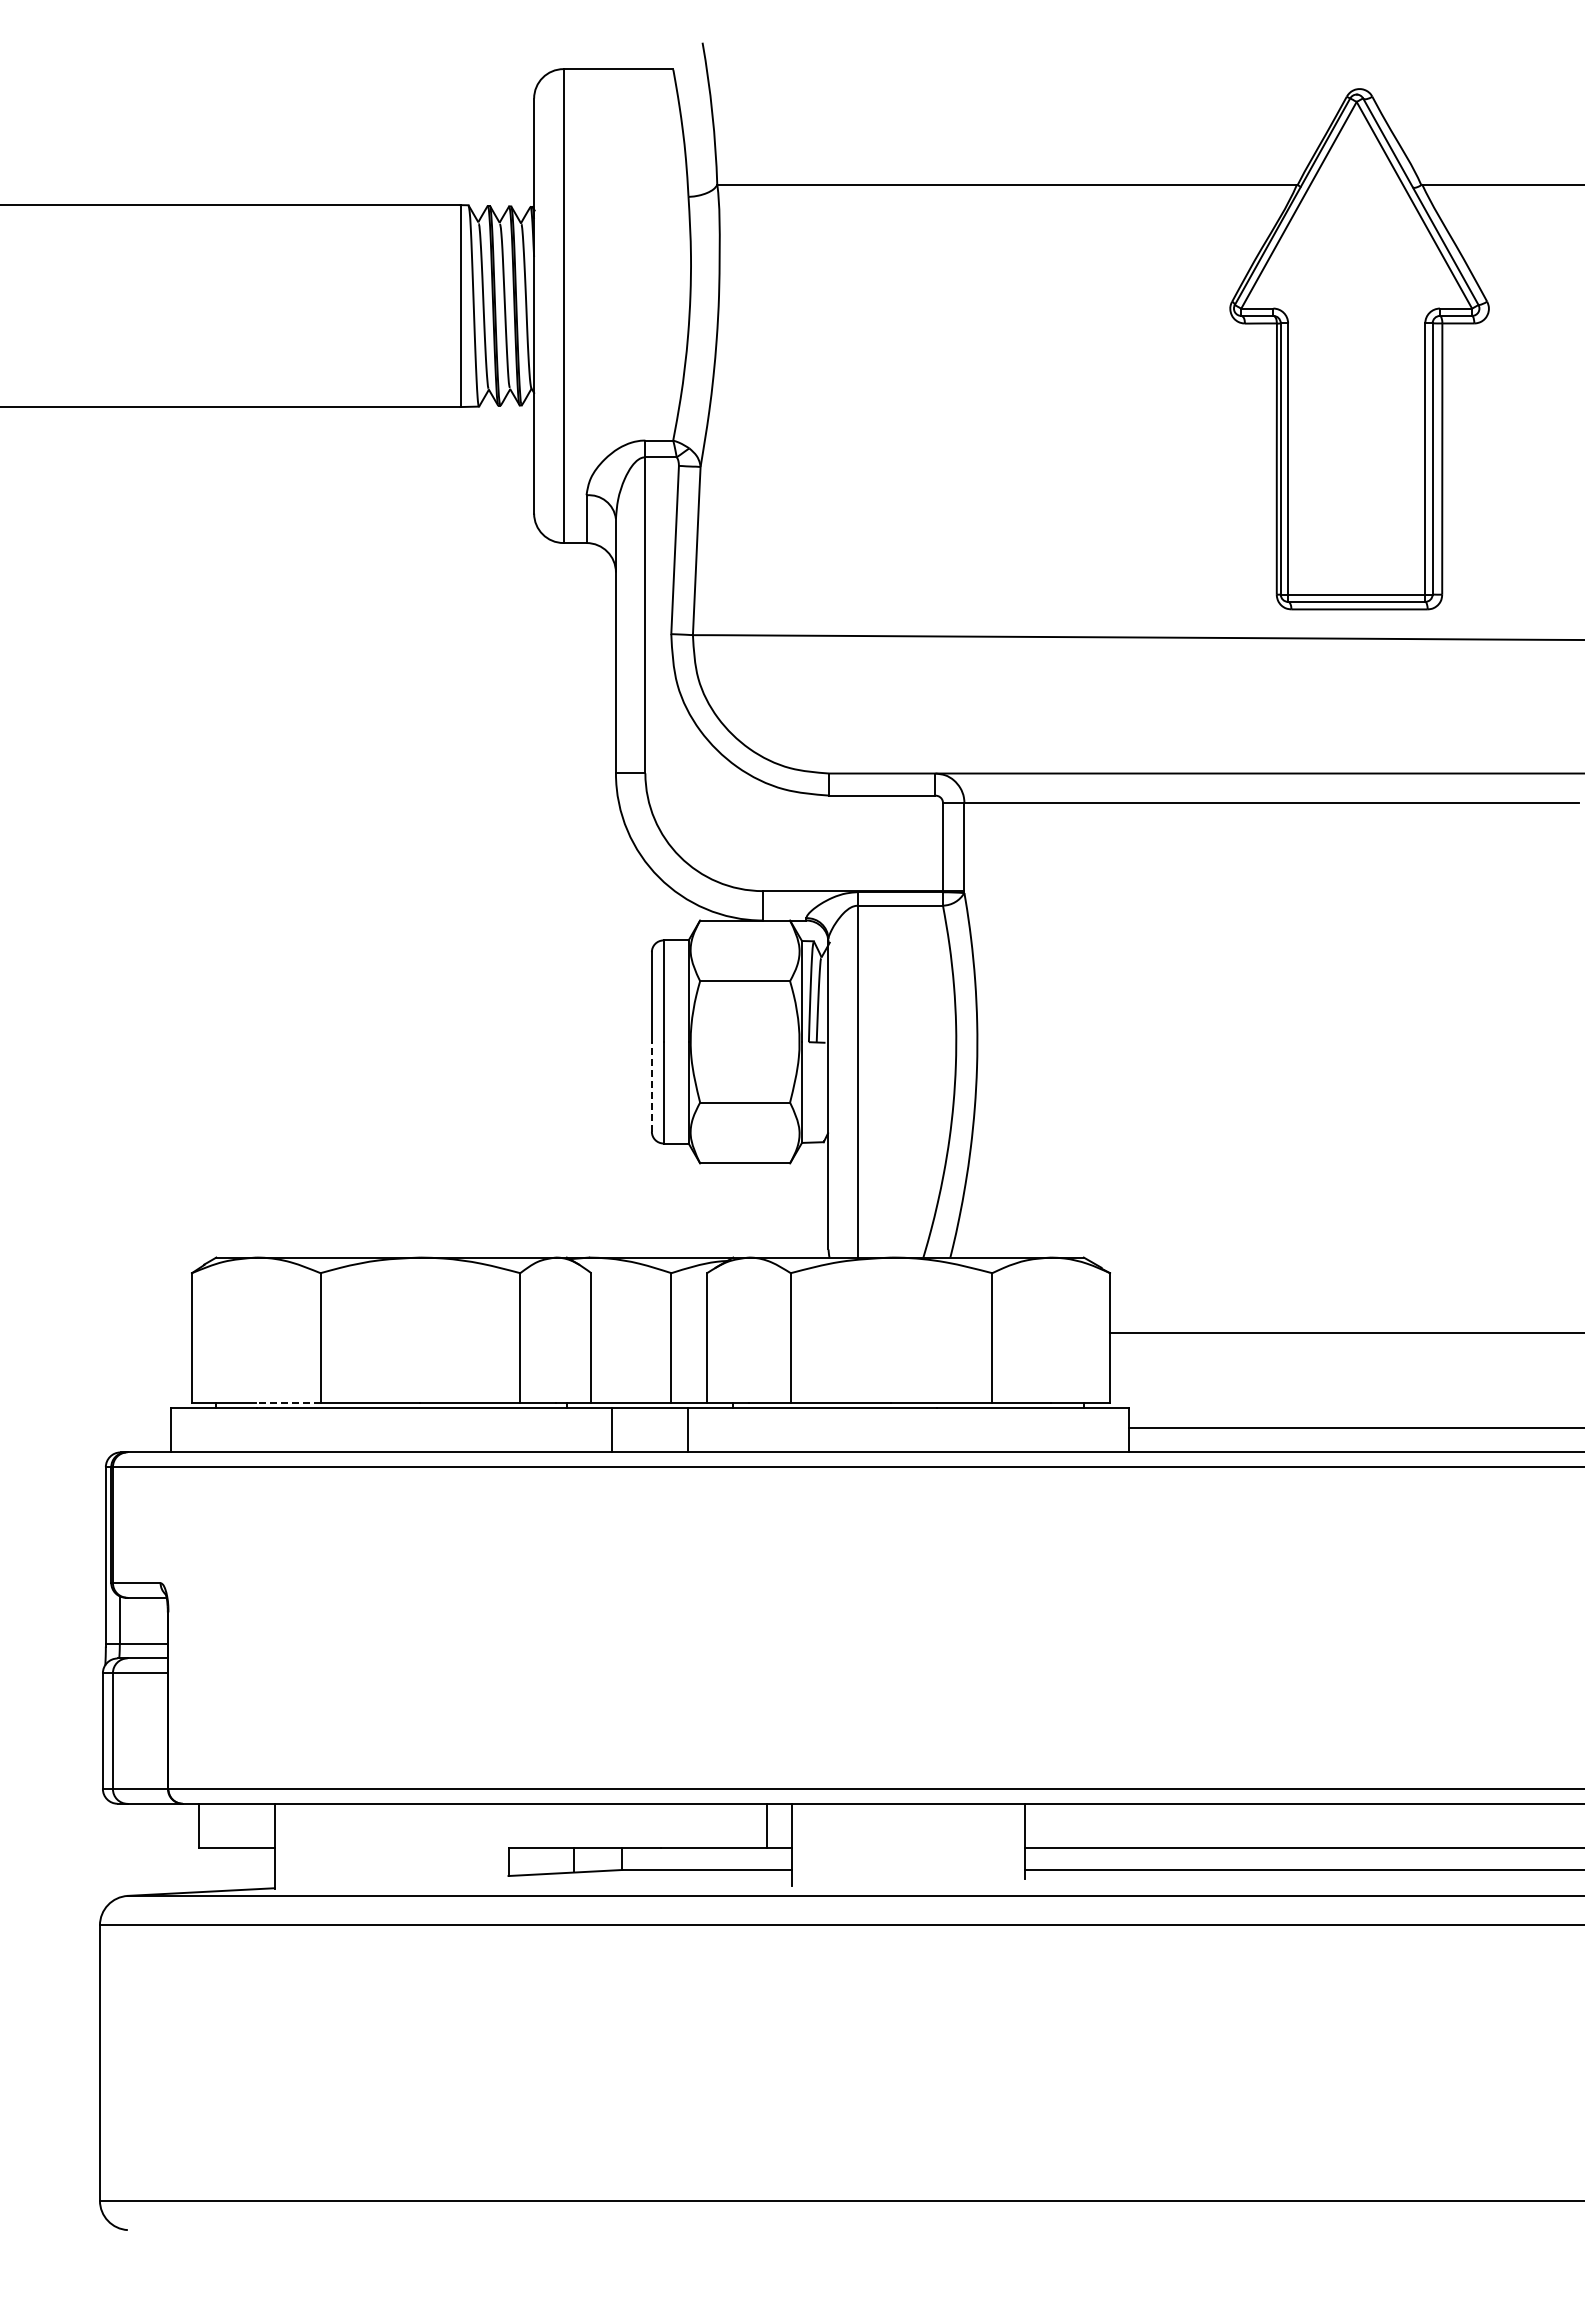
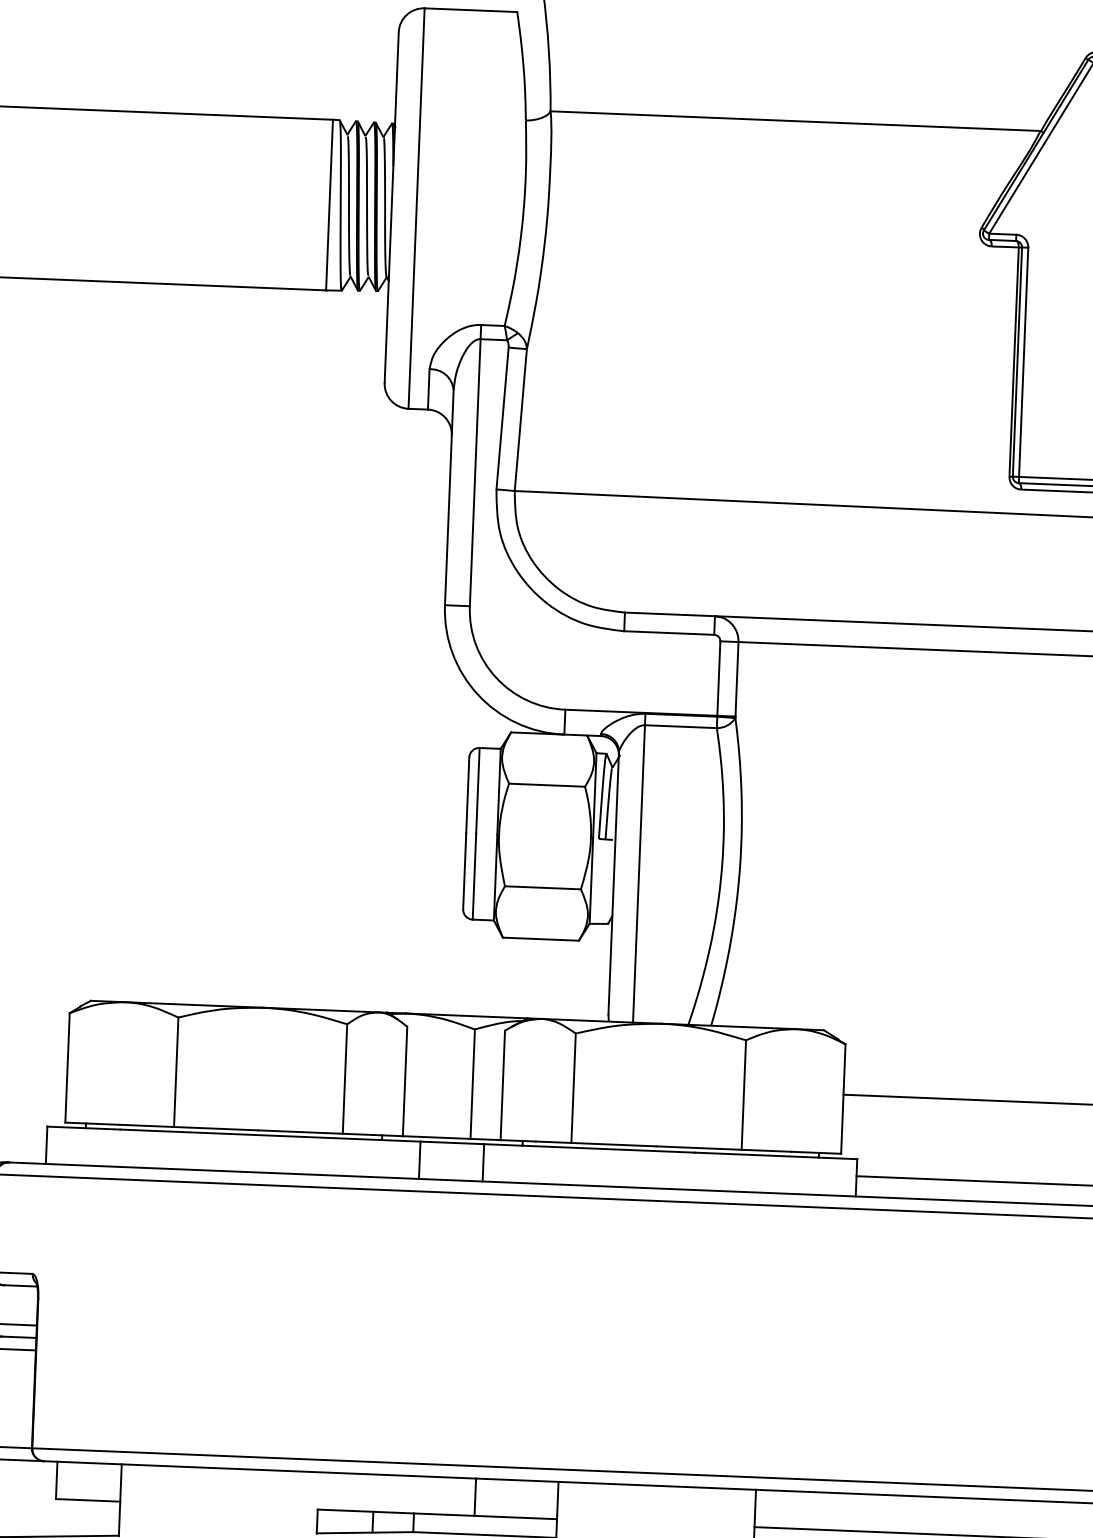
line: (651, 1086) -> (464, 871), dashed -> solid
line: (287, 1402) -> (146, 1125), dashed -> solid
line: (767, 1825) -> (475, 1496), moved

